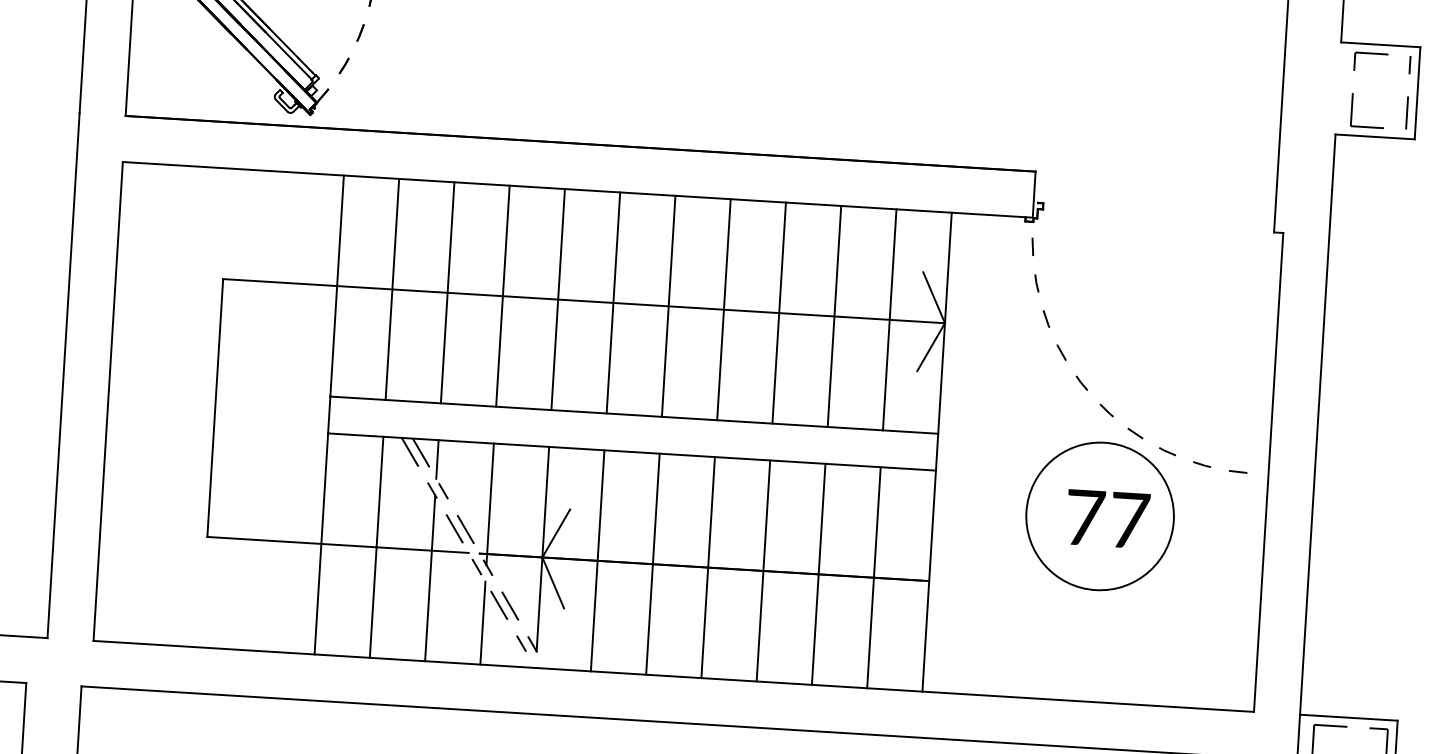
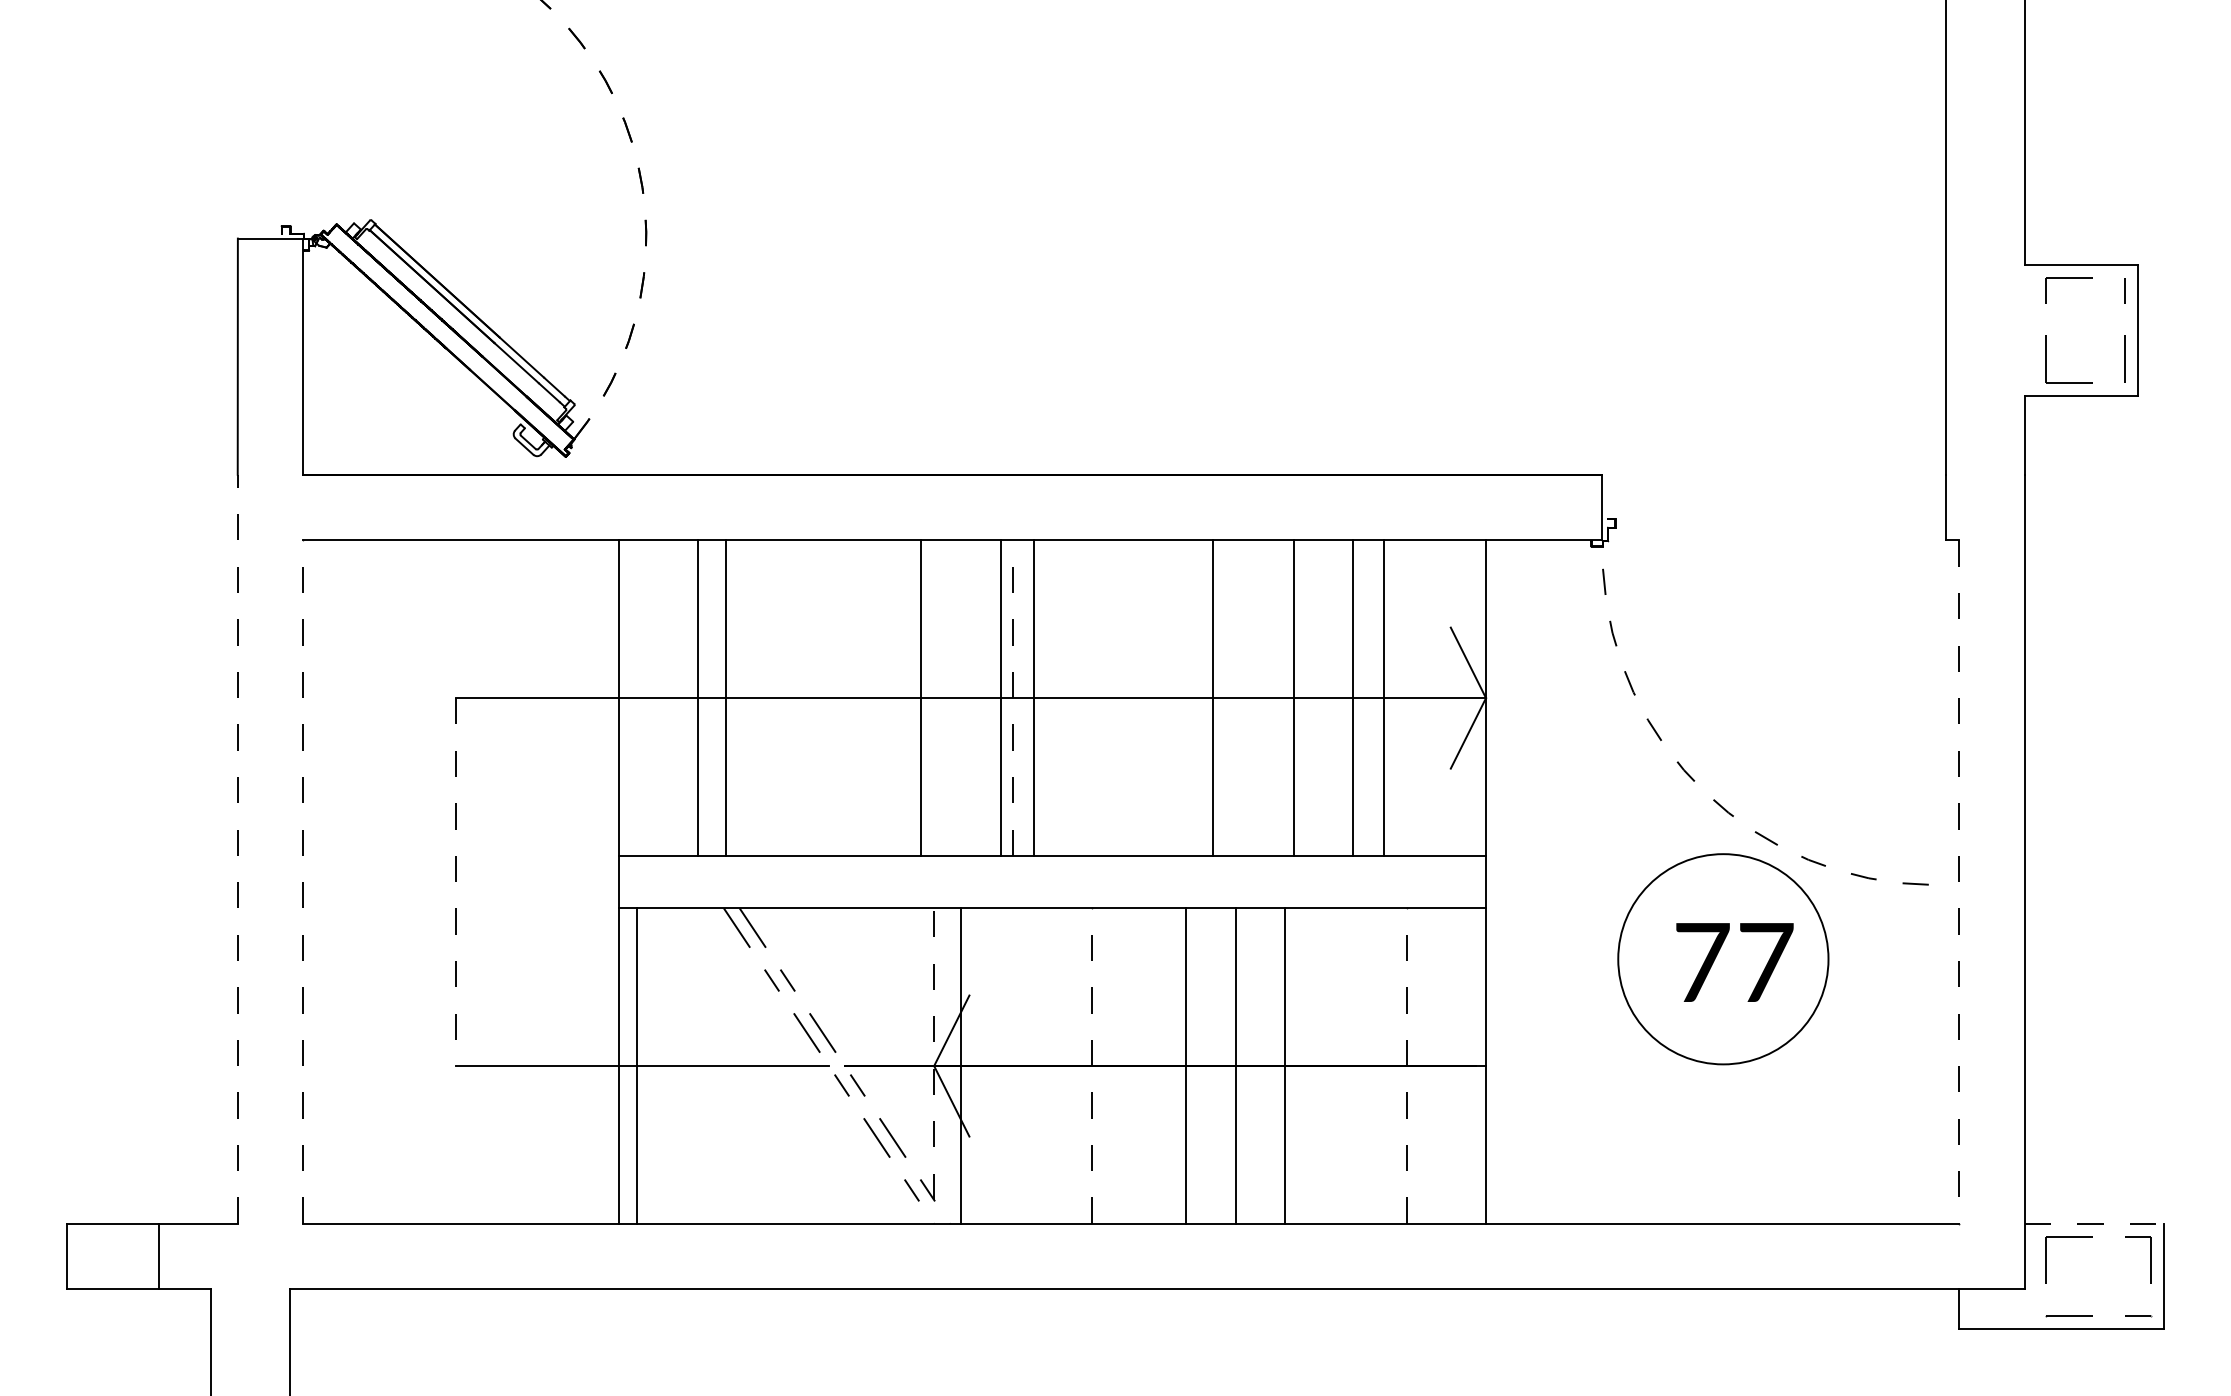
line: (447, 292) -> (726, 697), moved
line: (503, 295) -> (921, 697), moved
line: (558, 299) -> (1001, 697), moved
line: (613, 303) -> (1013, 698), solid -> dashed
line: (668, 305) -> (1033, 697), moved
line: (723, 309) -> (1212, 697), moved
line: (779, 312) -> (1293, 697), moved
line: (834, 316) -> (1384, 697), moved
line: (889, 319) -> (1353, 697), moved
line: (63, 375) -> (237, 848), solid -> dashed
line: (108, 401) -> (303, 882), solid -> dashed
line: (215, 408) -> (456, 882), solid -> dashed
line: (437, 459) -> (776, 935), removed
line: (1268, 472) -> (1959, 882), solid -> dashed
line: (490, 503) -> (855, 994), removed
line: (376, 546) -> (636, 1065), moved
line: (543, 549) -> (934, 1054), solid -> dashed
line: (598, 560) -> (961, 1065), moved
line: (652, 564) -> (1091, 1066), solid -> dashed
line: (708, 567) -> (1235, 1065), moved
line: (763, 570) -> (1185, 1065), moved
line: (818, 573) -> (1285, 1065), moved
line: (430, 578) -> (776, 1105), removed
line: (874, 578) -> (1407, 1066), solid -> dashed
line: (483, 623) -> (855, 1164), removed
line: (1348, 717) -> (2094, 1223), solid -> dashed

